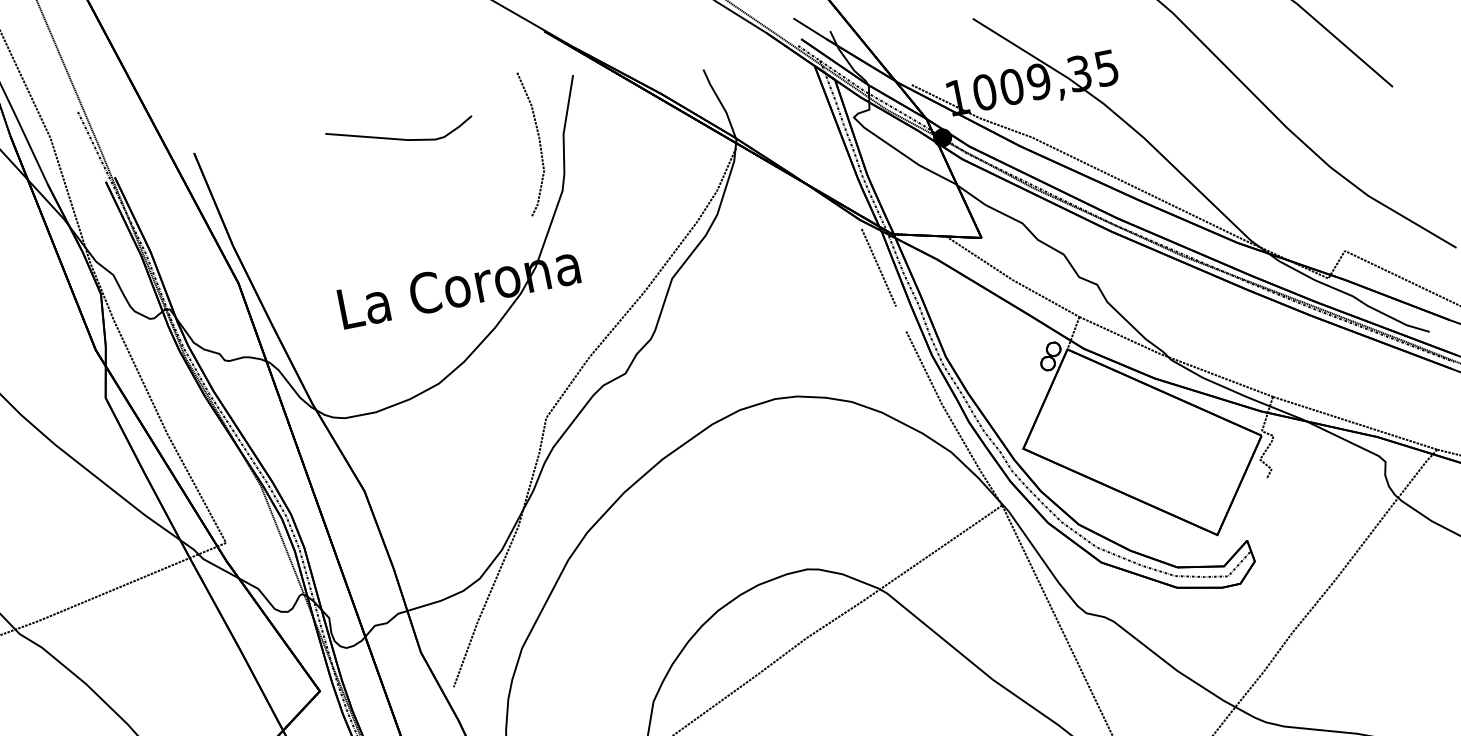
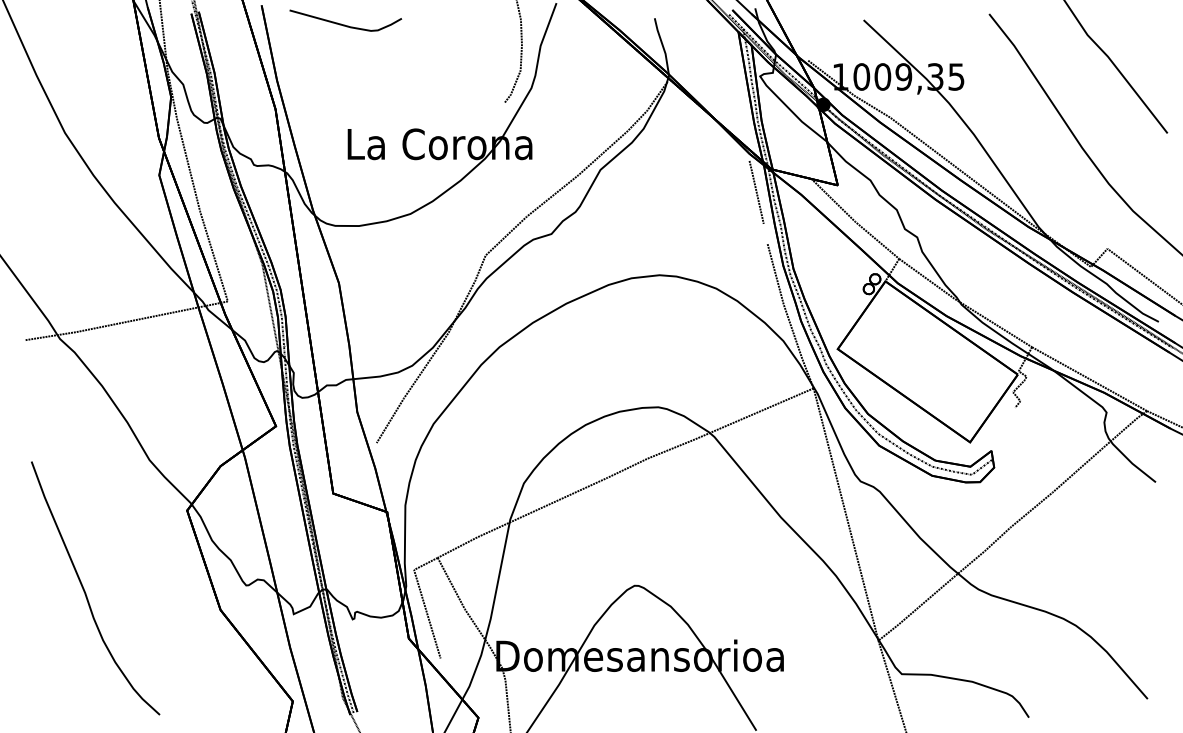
curve: (400, 137) -> (345, 24), moved

